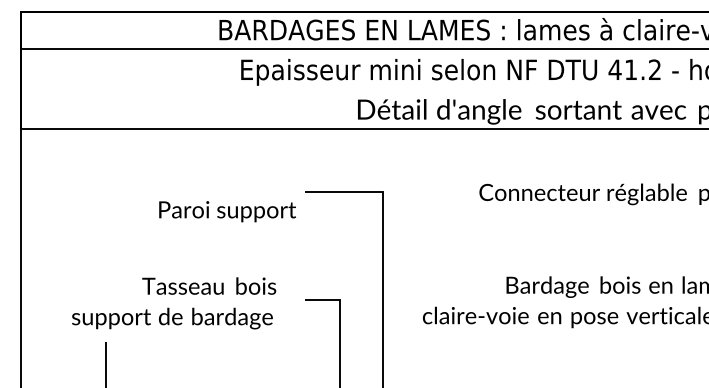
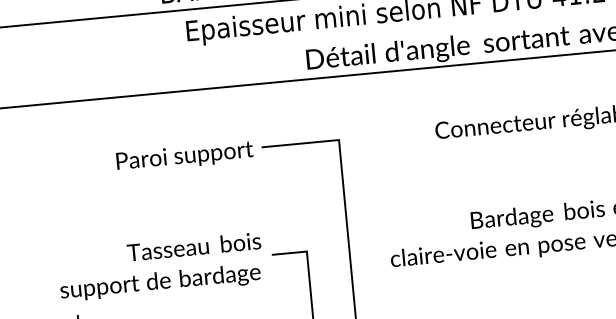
text: (227, 211) -> (184, 156), moved
text: (174, 303) -> (161, 267), moved

